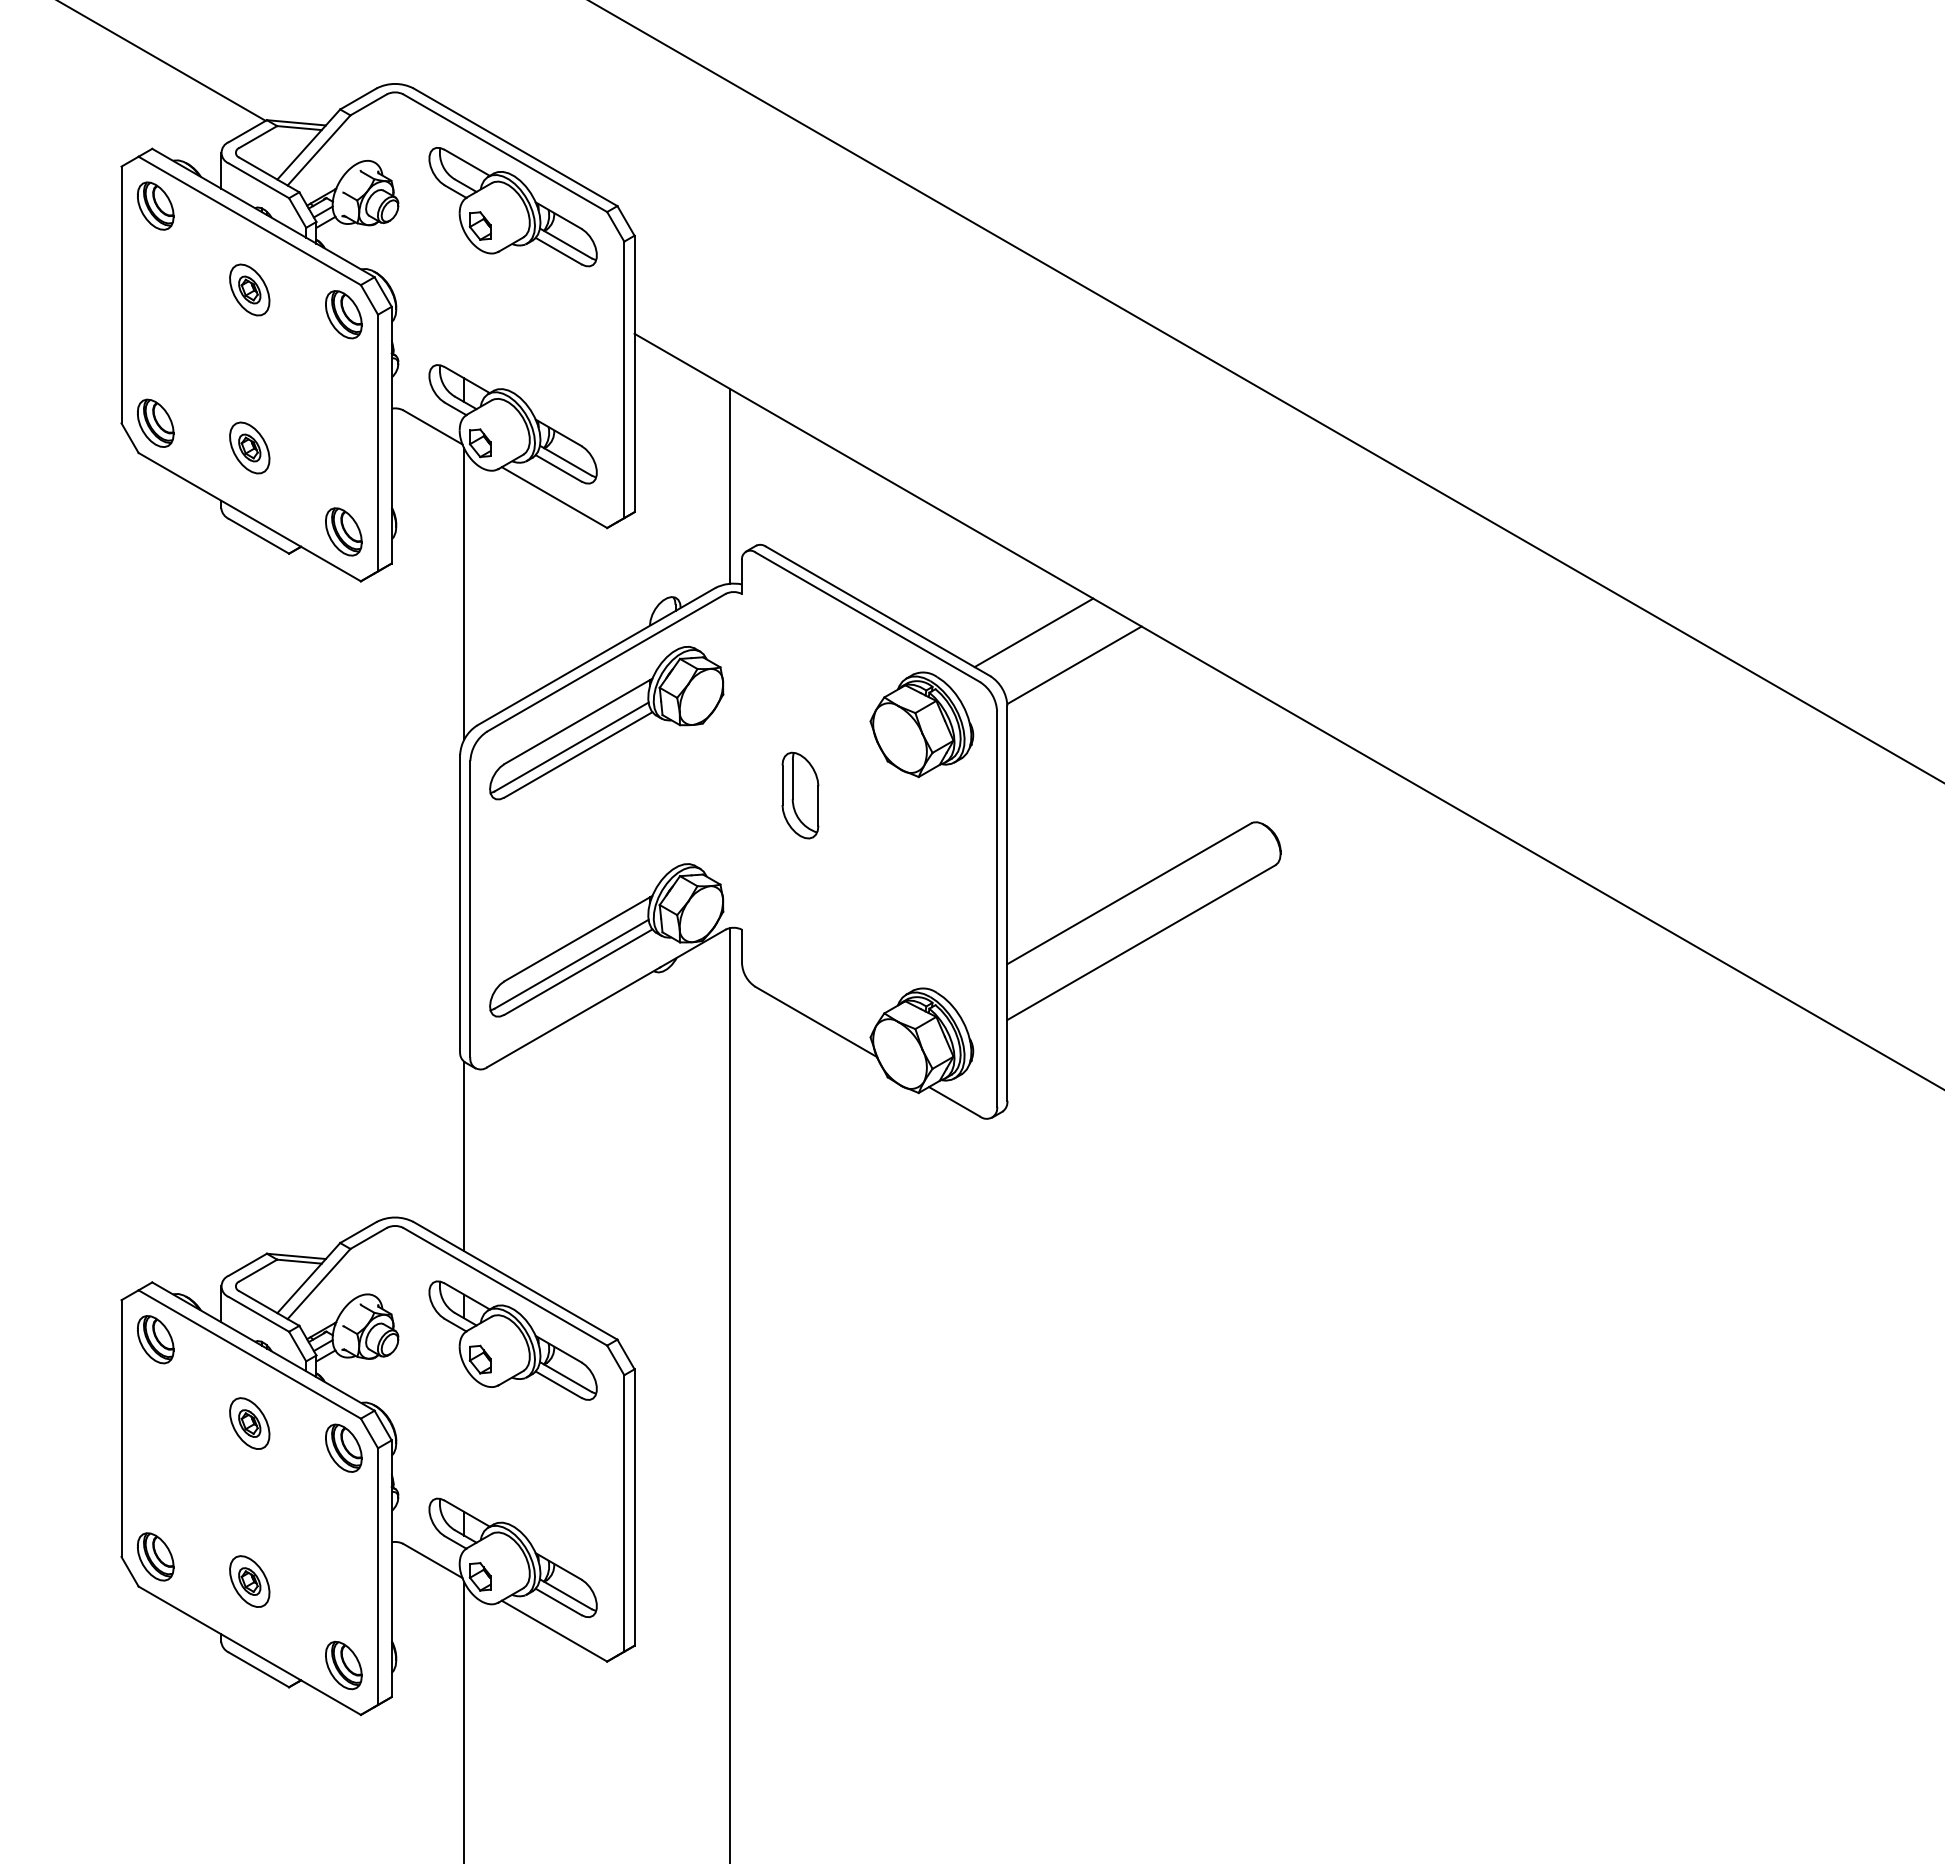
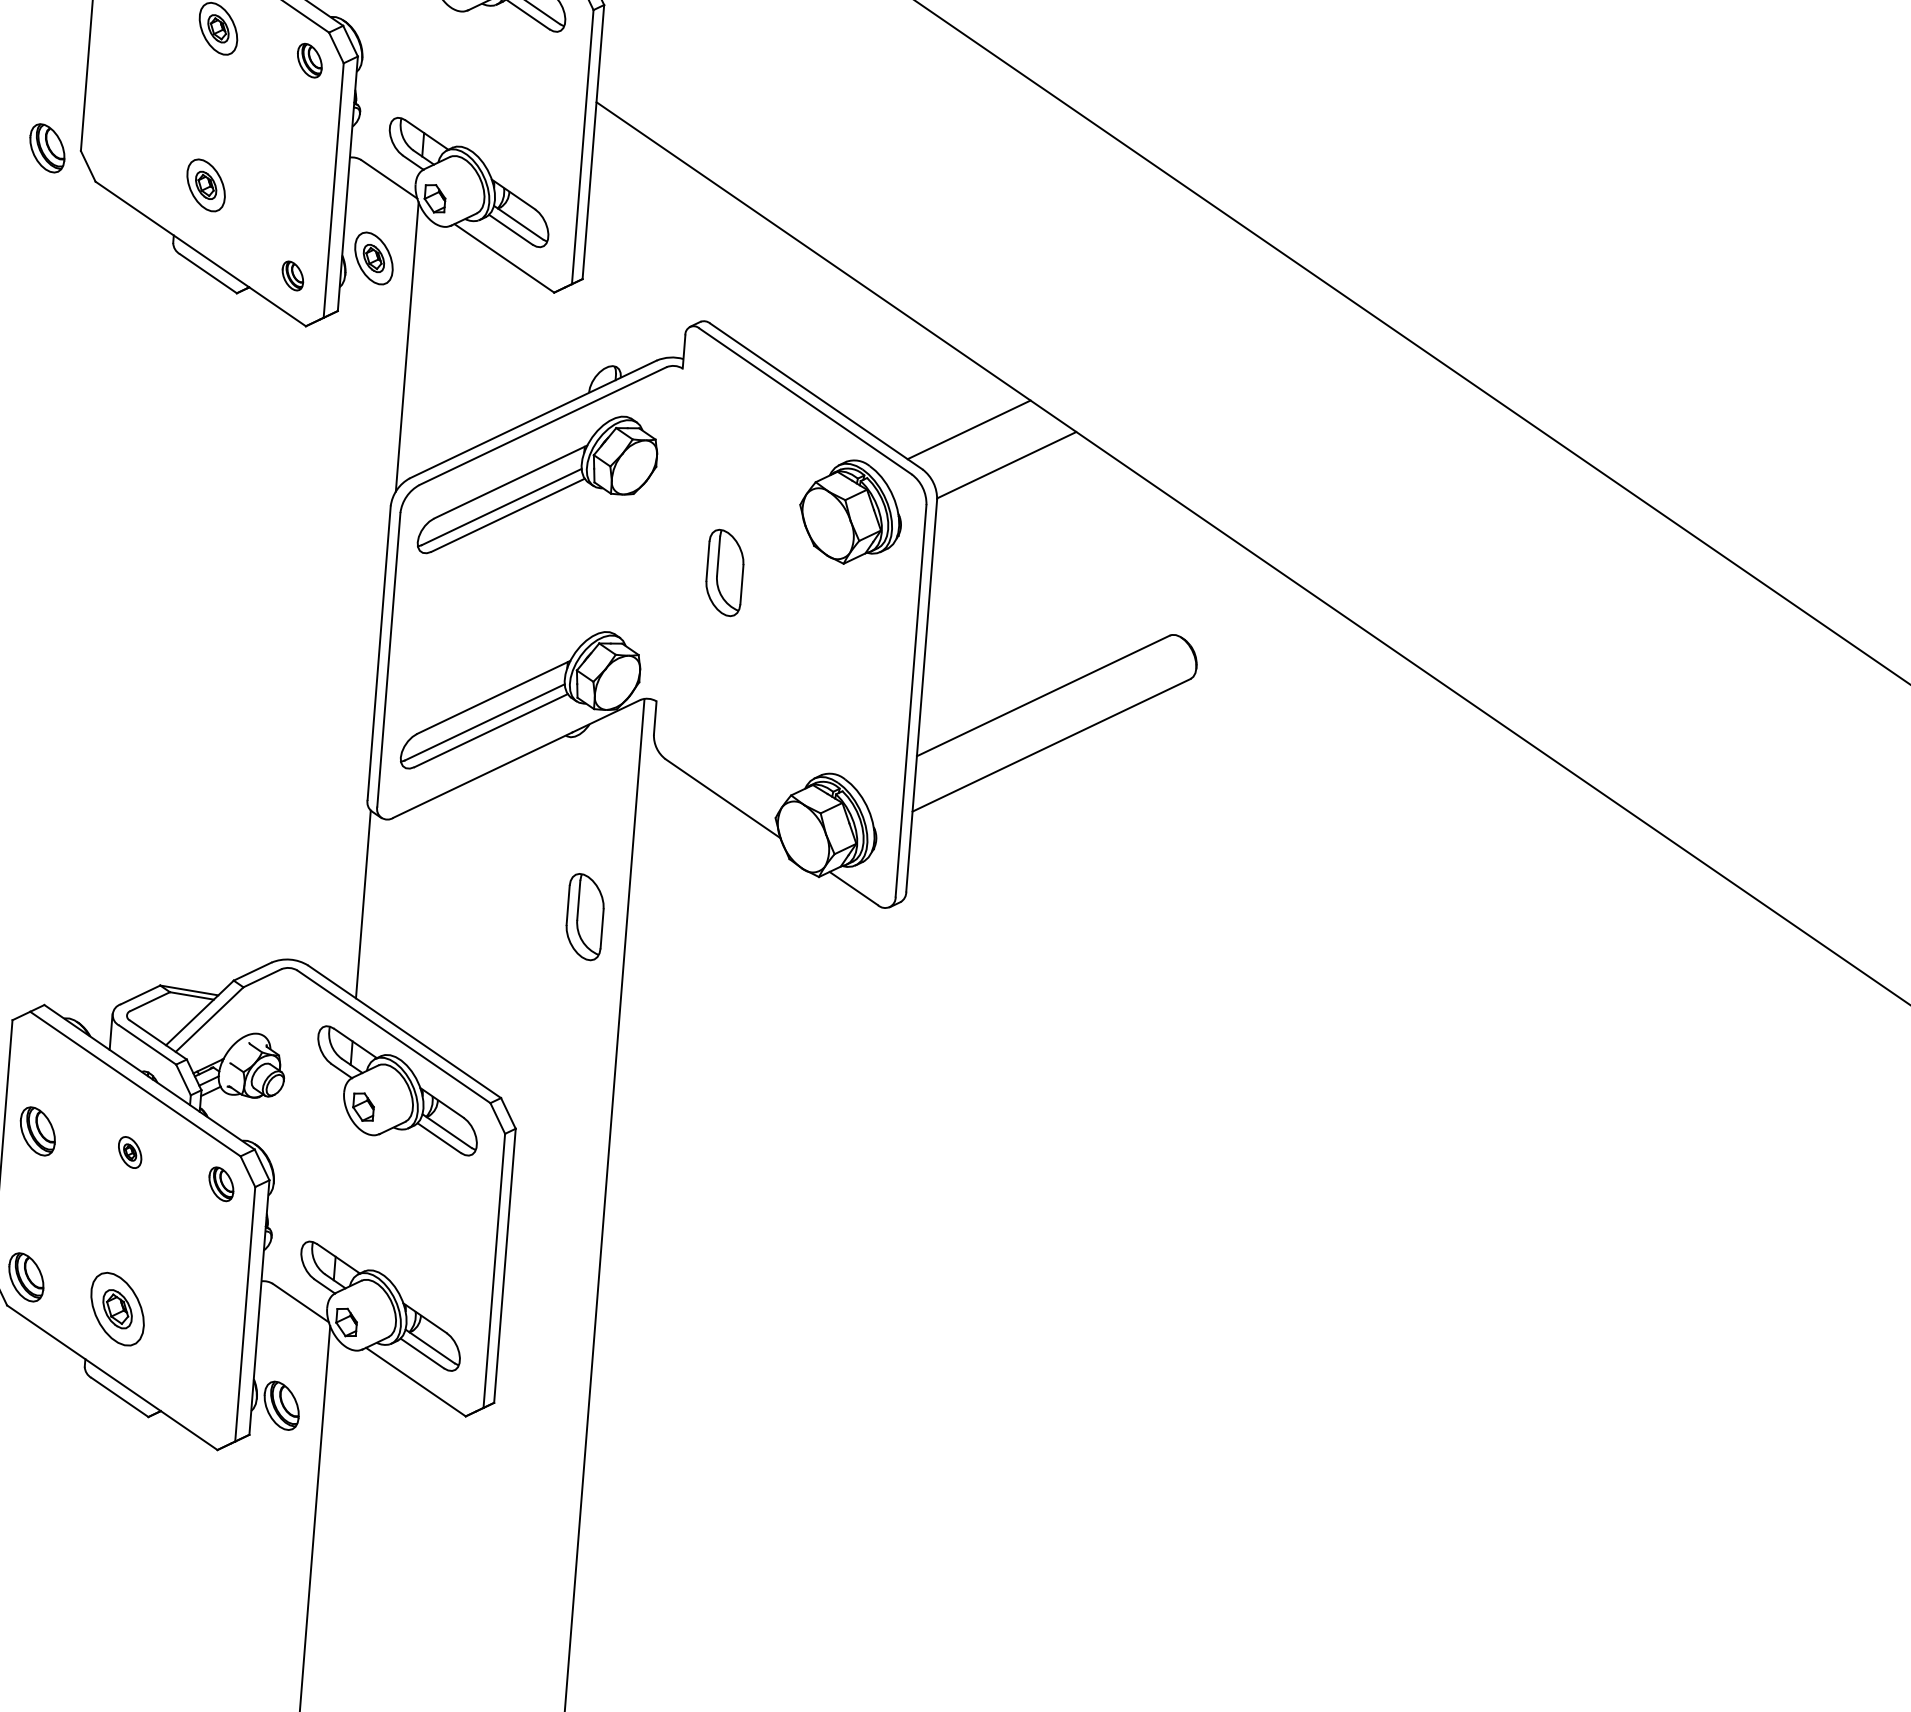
part: (343, 314) -> (309, 60), size x0.7
part: (155, 422) -> (47, 147), moved
line: (729, 485) -> (678, 260), removed
part: (423, 507) -> (373, 257), added
part: (343, 531) -> (292, 275), size x0.6
part: (687, 1151) -> (585, 916), added
part: (155, 1339) -> (37, 1131), moved
part: (249, 1423) -> (129, 1152), size x0.6
part: (343, 1447) -> (221, 1183), size x0.7
part: (249, 1581) -> (117, 1309), size x1.4
part: (343, 1665) -> (281, 1405), moved

